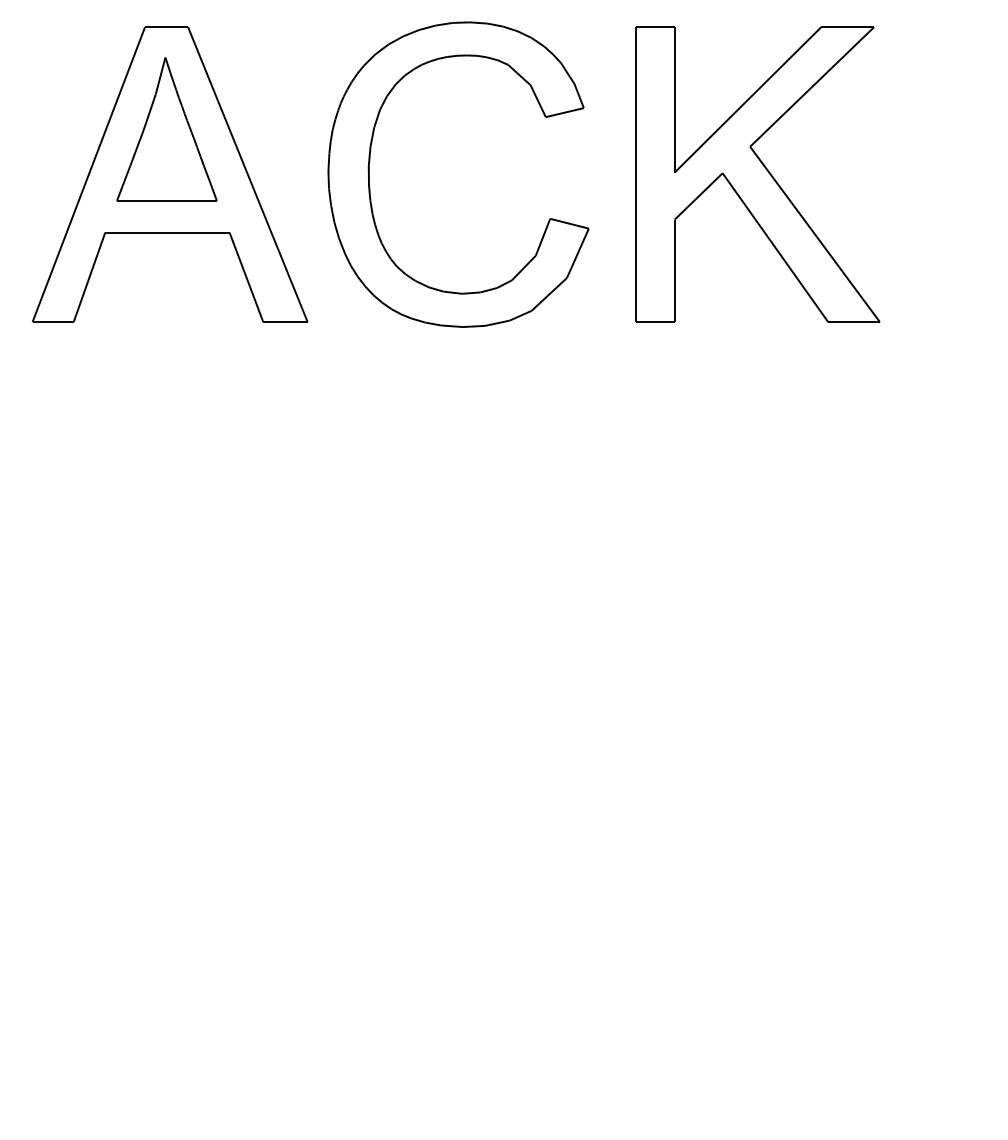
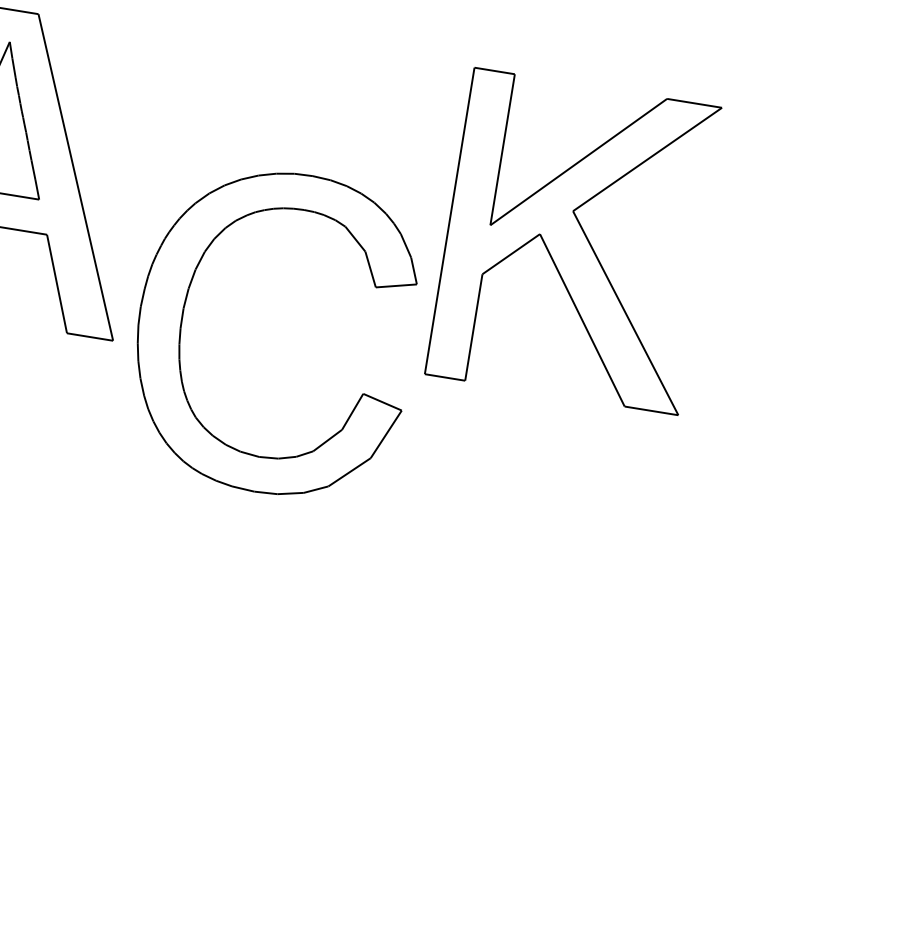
part: (370, 161) -> (186, 304), moved
part: (757, 174) -> (576, 241), moved

